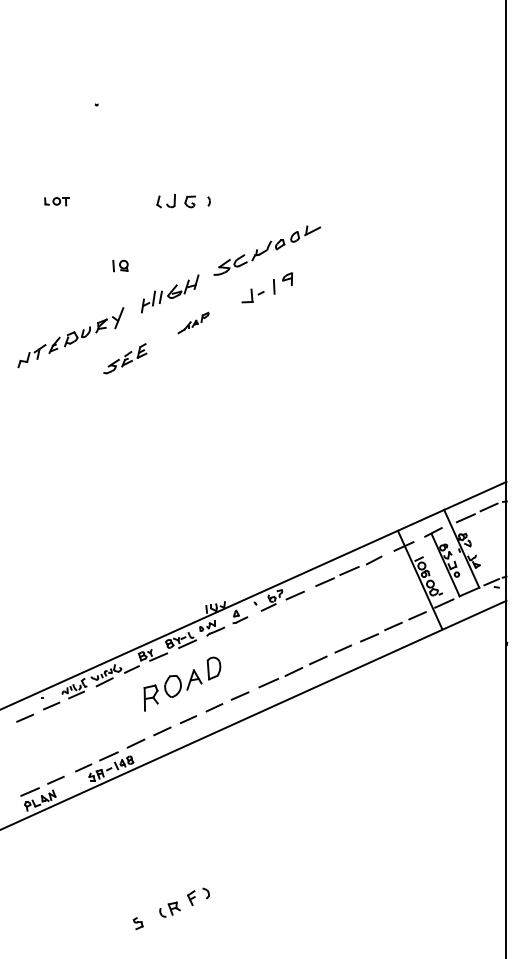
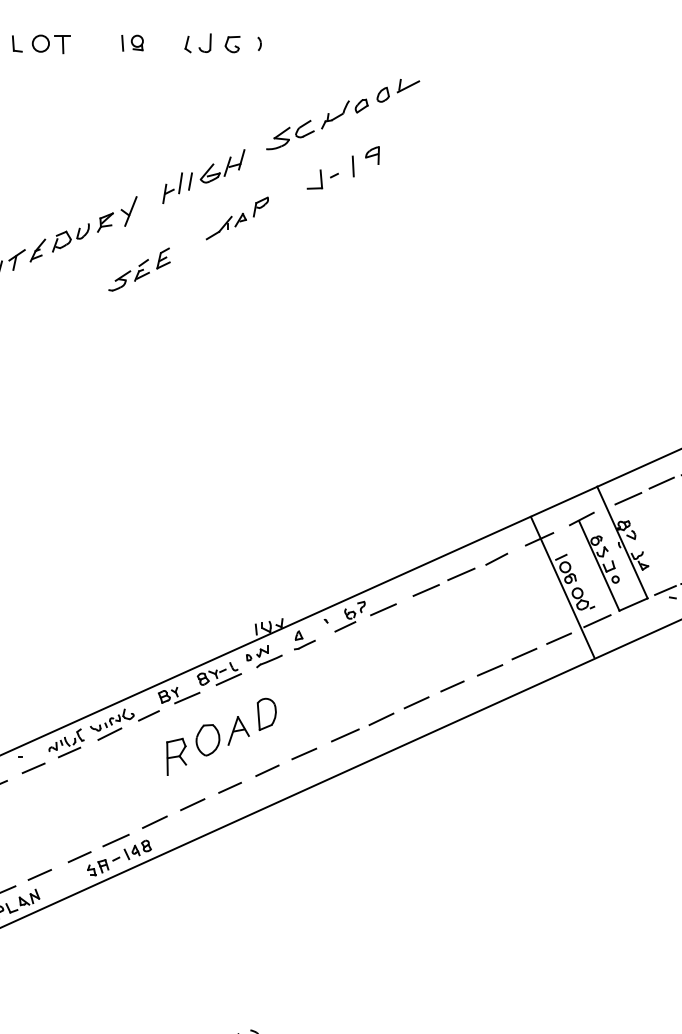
part: (56, 201) -> (40, 43), size x1.67
part: (120, 265) -> (132, 42), moved
part: (193, 322) -> (237, 217), size x1.43

